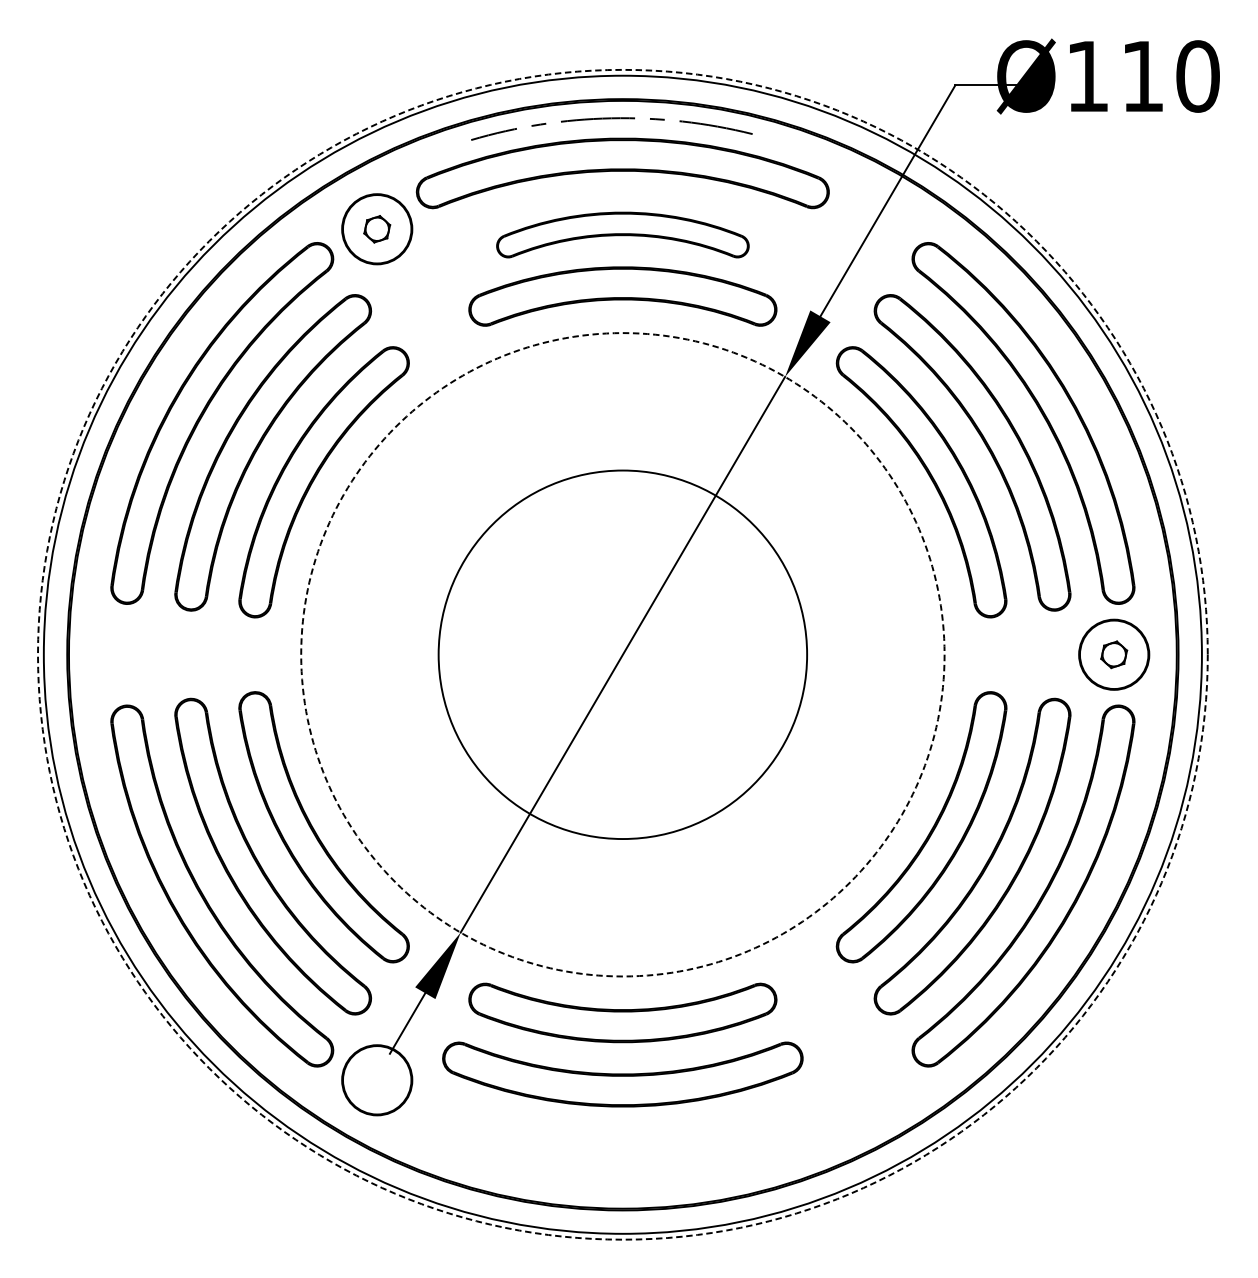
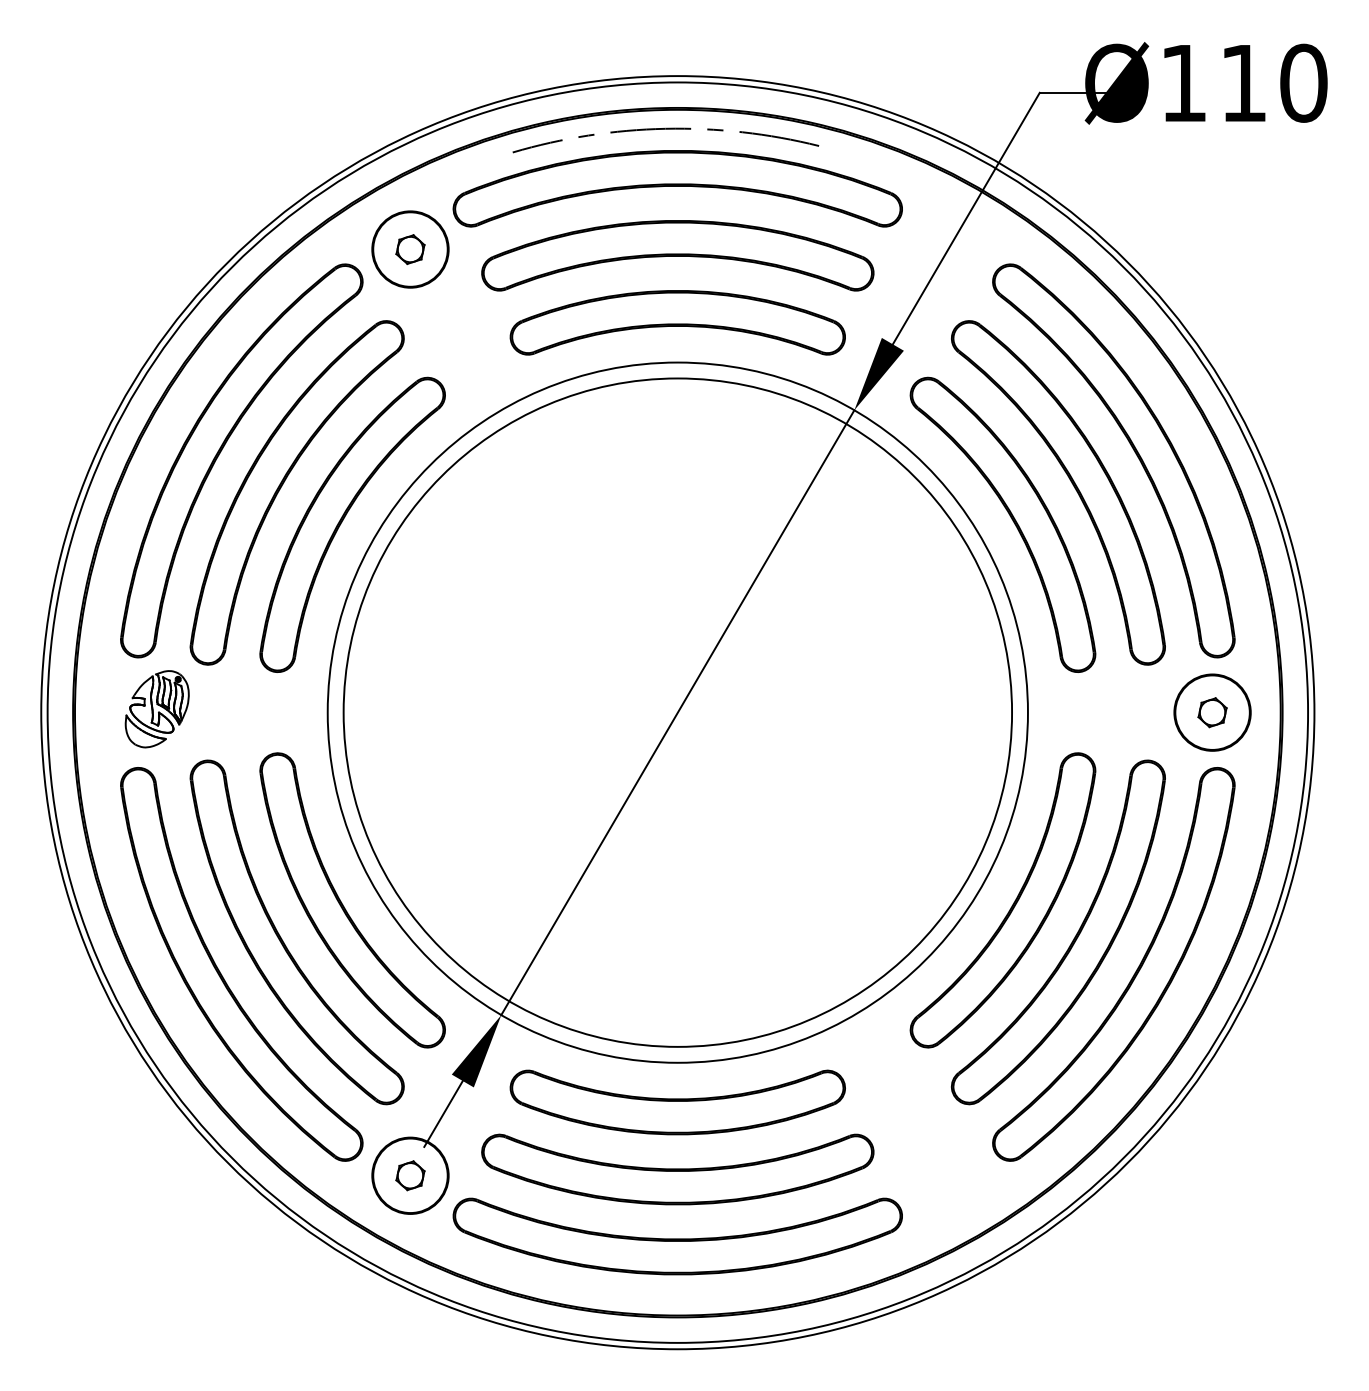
part: (622, 234) -> (677, 255), size x1.43
part: (143, 651) -> (156, 709), added
circle: (622, 654) -> (677, 712), dashed -> solid
circle: (622, 654) -> (677, 712), dashed -> solid
circle: (622, 654) -> (677, 712), size x1.67
part: (377, 1080) -> (410, 1175), added
part: (622, 1136) -> (677, 1236), added

